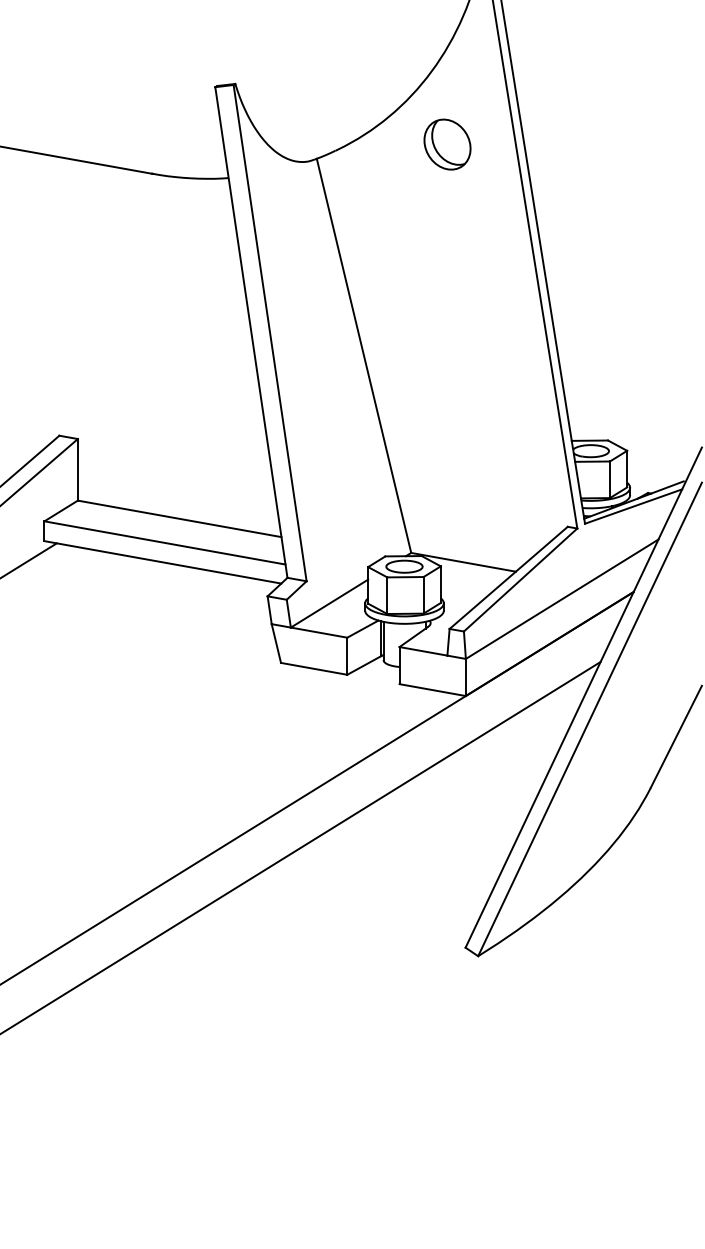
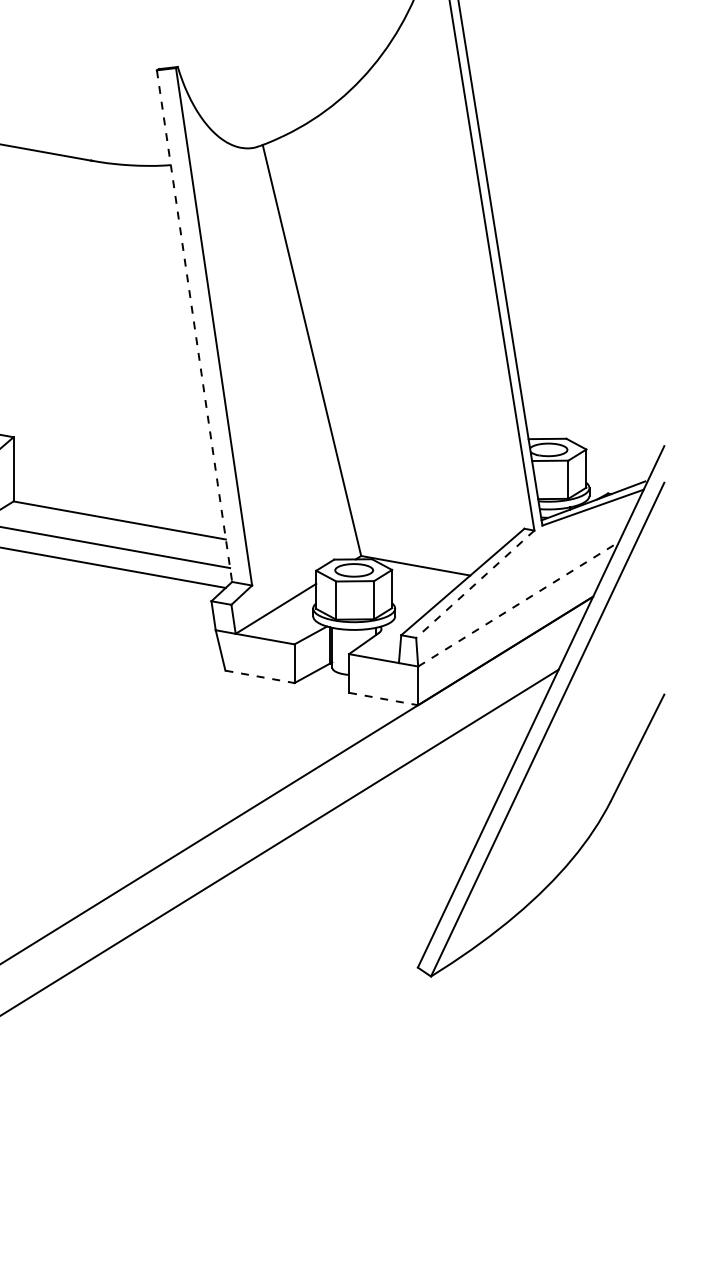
part: (447, 144) -> (399, 130), removed
line: (251, 332) -> (194, 326), solid -> dashed
line: (520, 580) -> (475, 584), solid -> dashed
line: (562, 598) -> (518, 603), solid -> dashed
line: (314, 668) -> (260, 676), solid -> dashed
line: (432, 690) -> (383, 699), solid -> dashed

